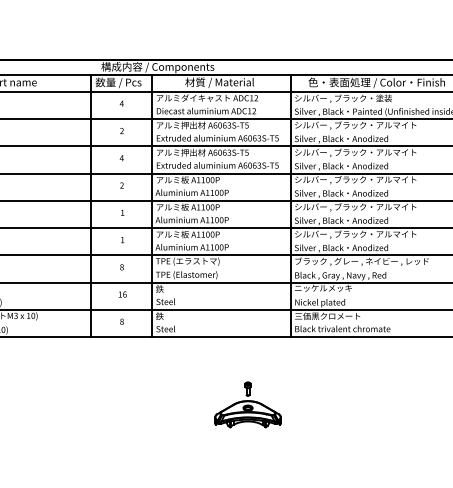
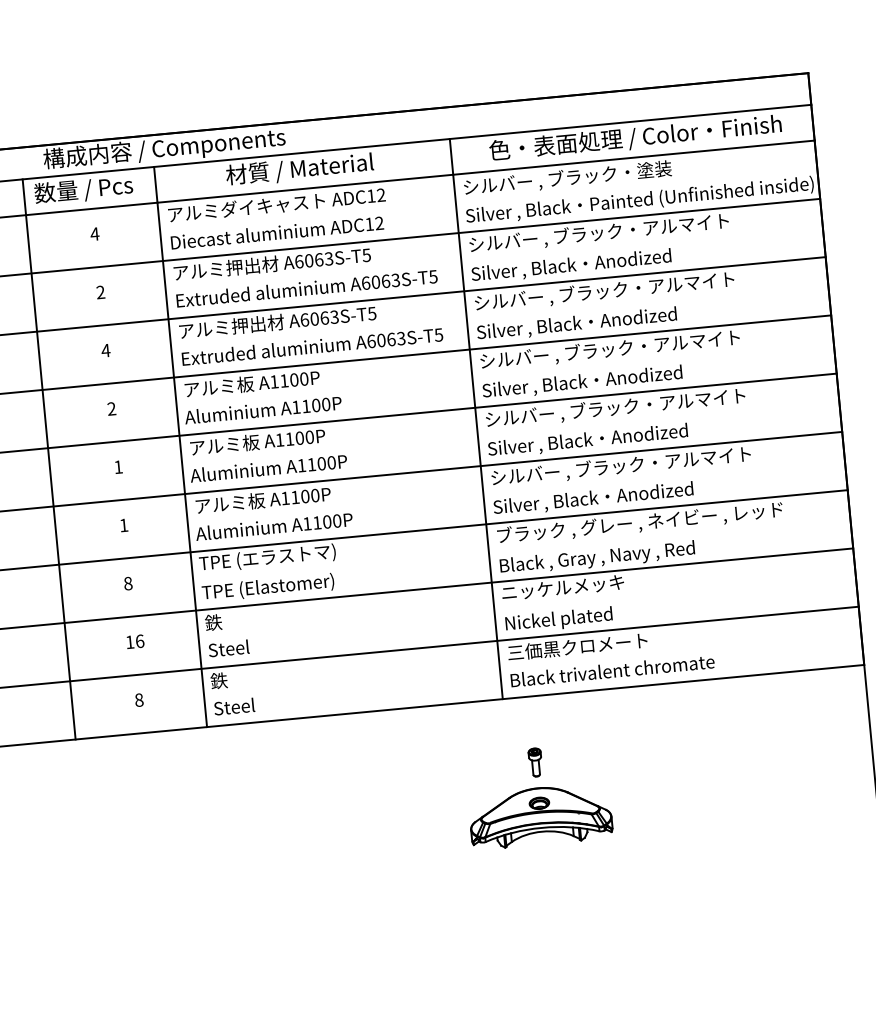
part: (247, 404) -> (537, 795), moved

